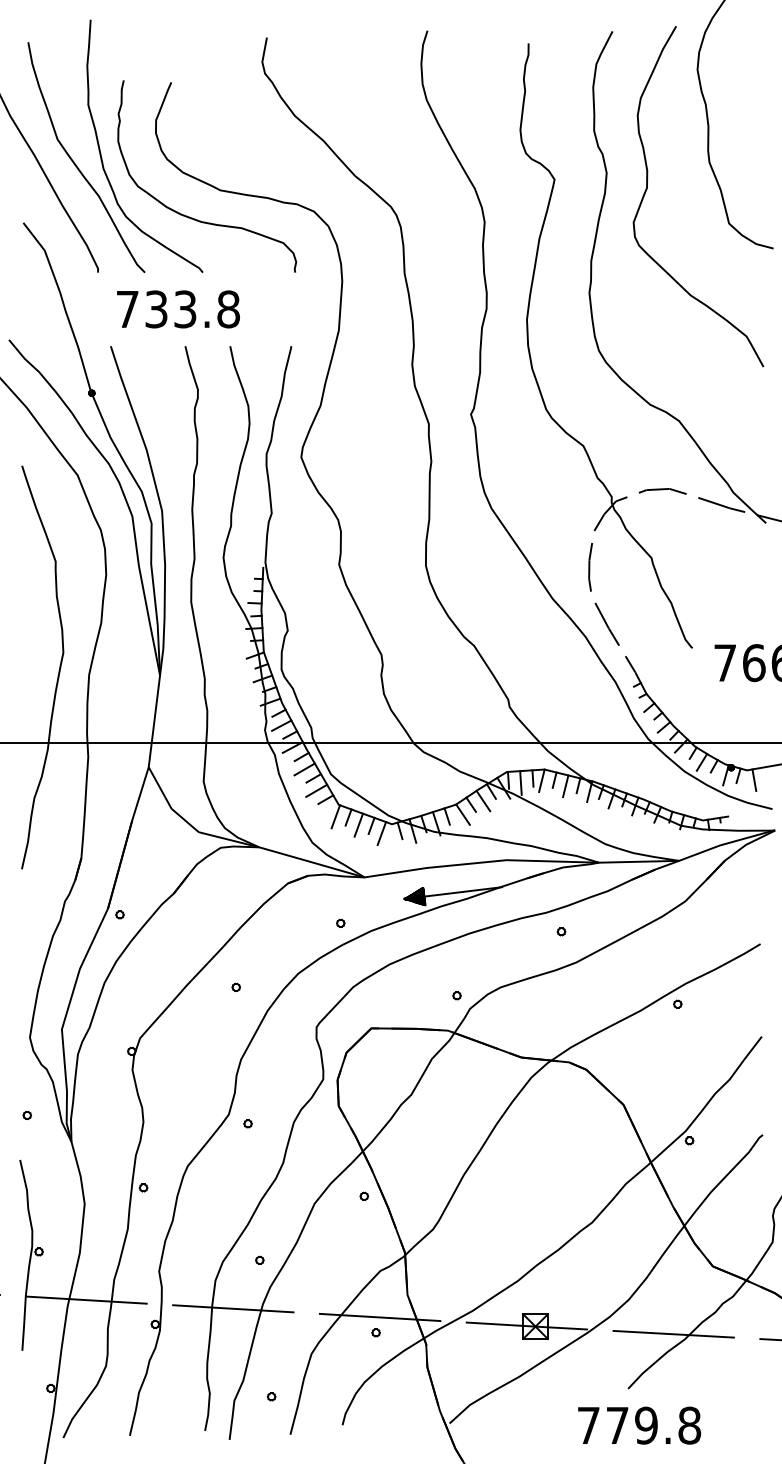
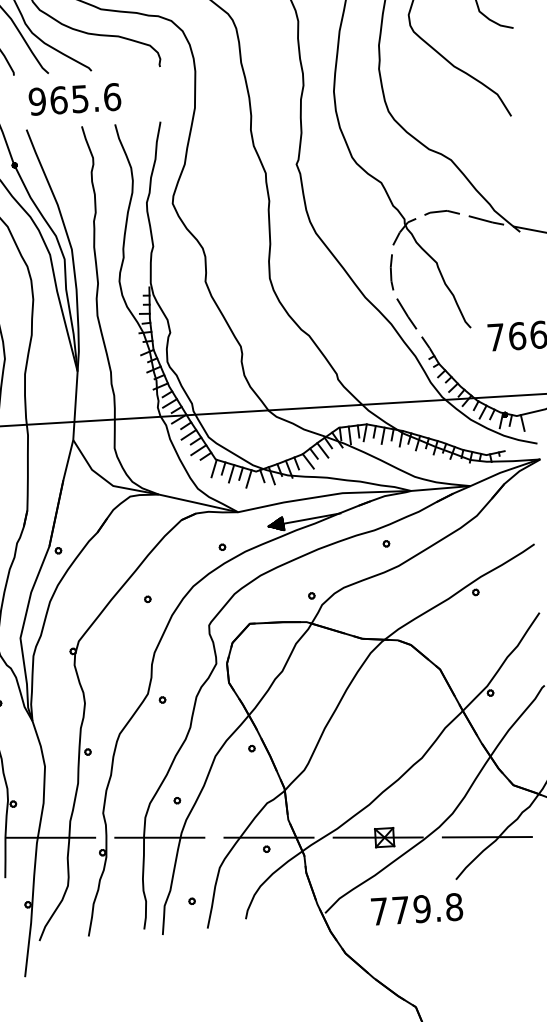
text: (178, 309) -> (75, 99), 733.8 -> 965.6
text: (639, 1425) -> (417, 909), moved

